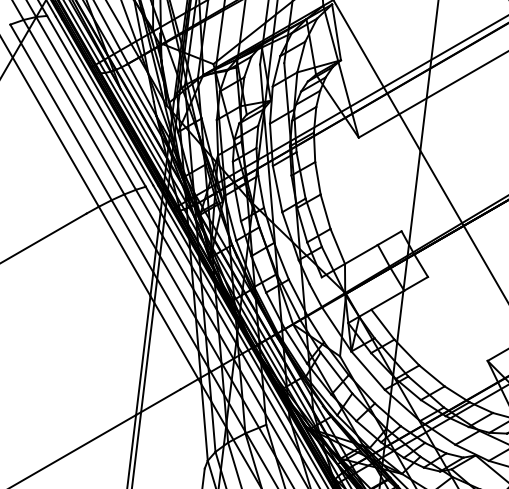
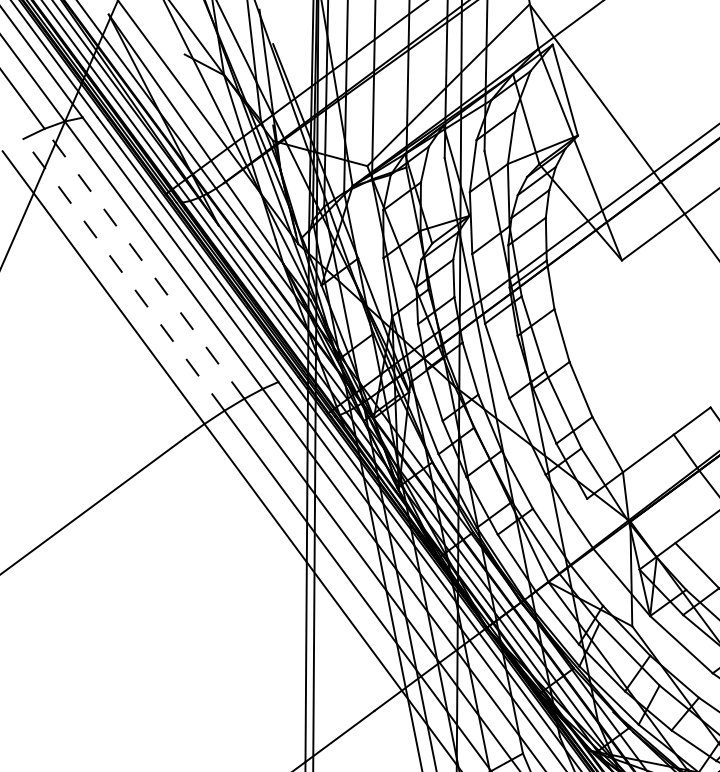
line: (73, 107) -> (143, 264), solid -> dashed
line: (60, 112) -> (123, 275), solid -> dashed

